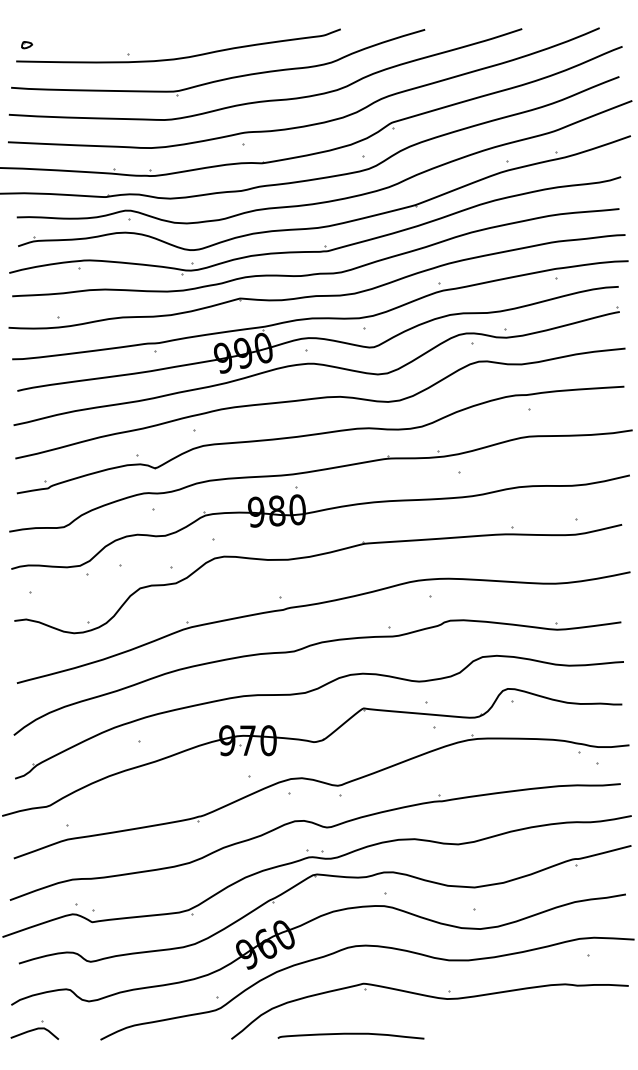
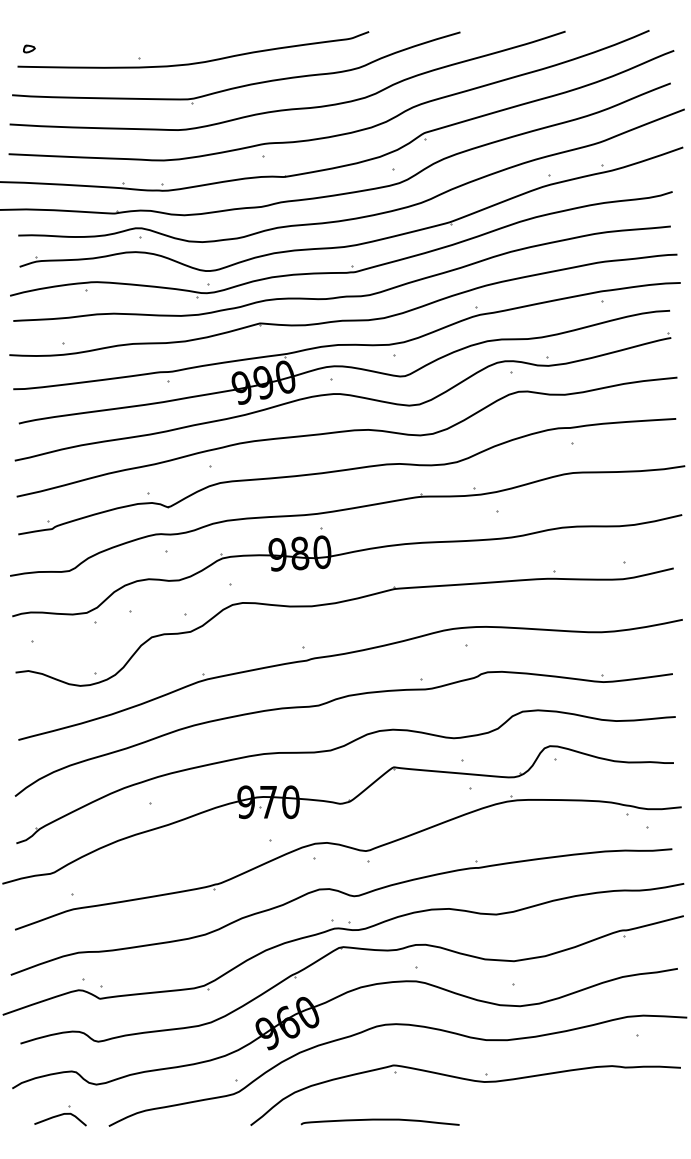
part: (34, 1029) -> (60, 1114), moved

